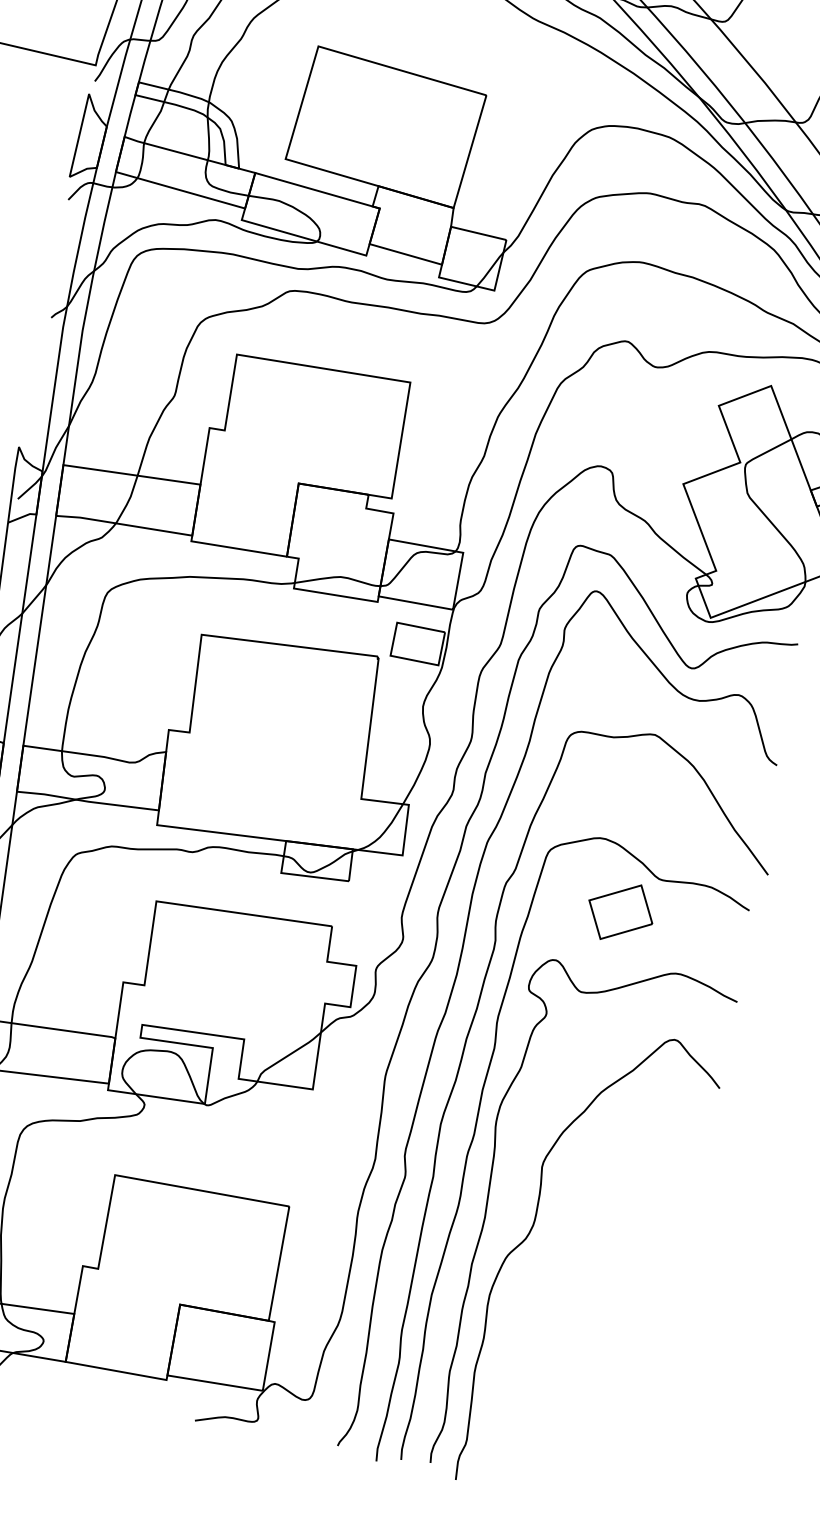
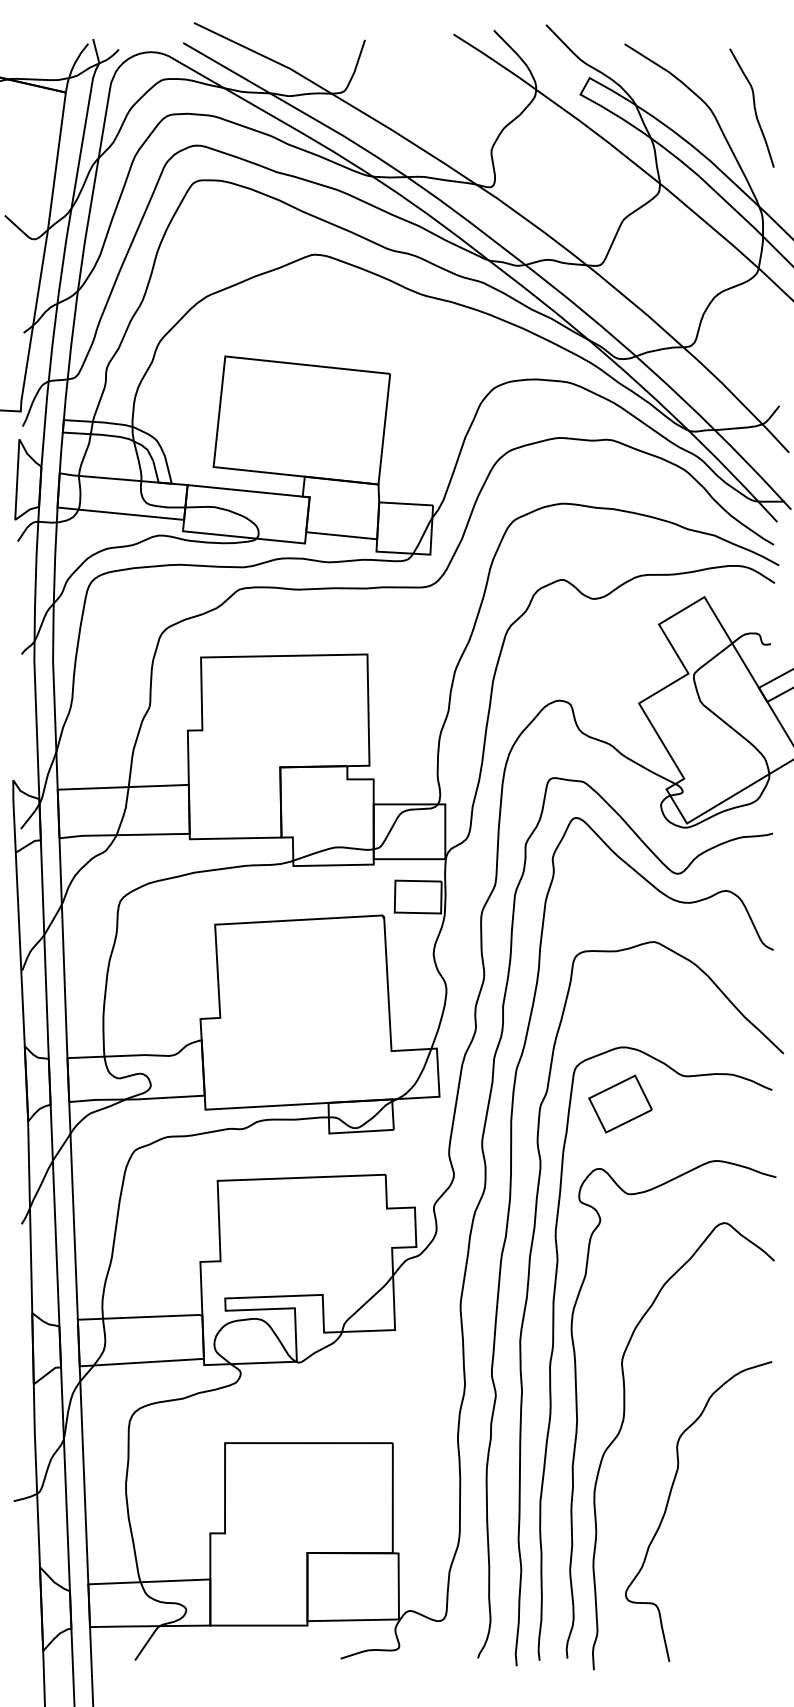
part: (620, 911) -> (620, 1103), moved
curve: (564, 1321) -> (668, 1504), added

